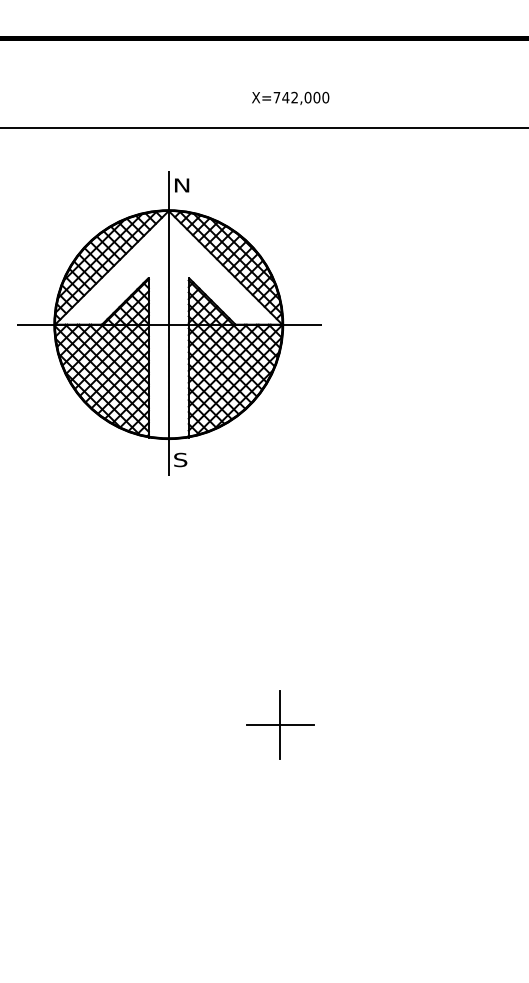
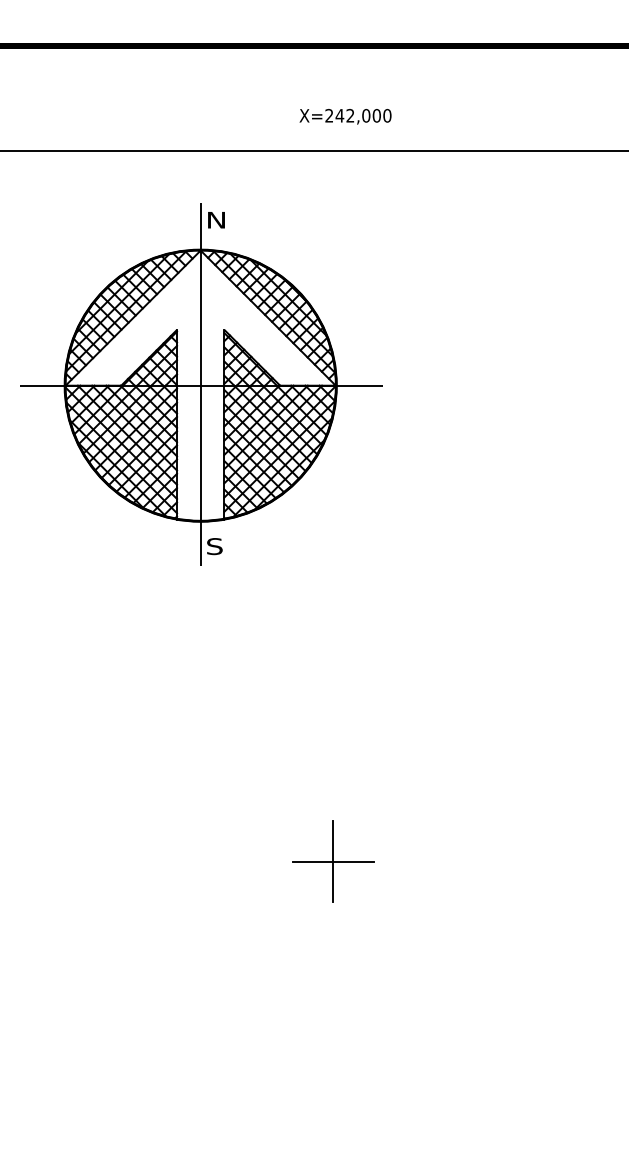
text: (277, 97) -> (329, 115), X=742,000 -> X=242,000

